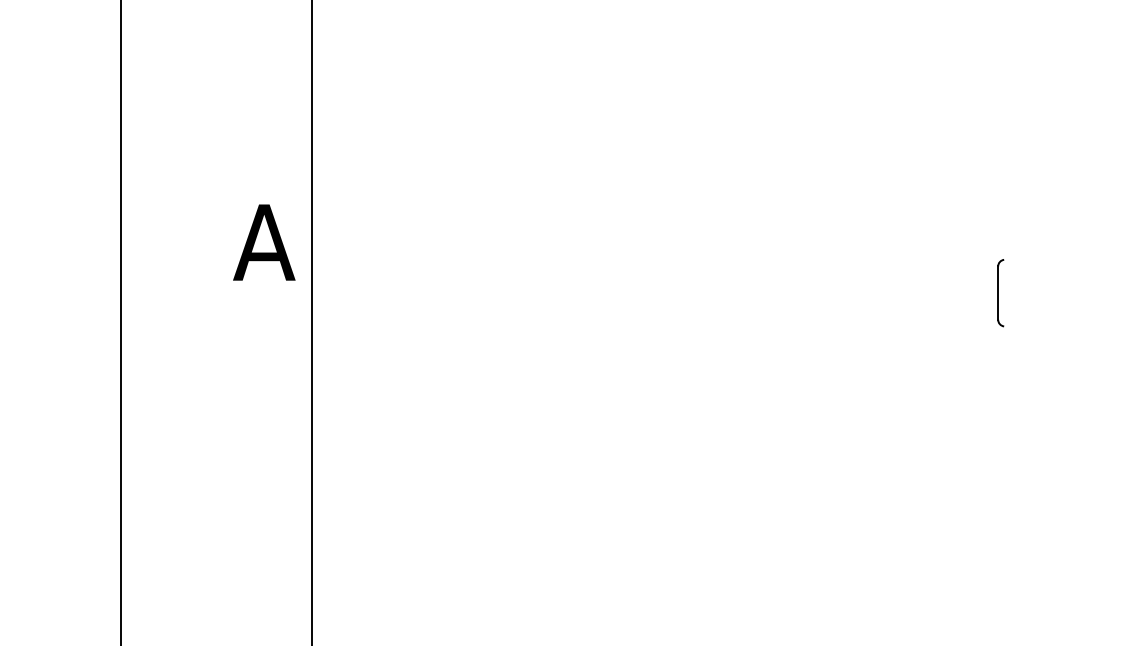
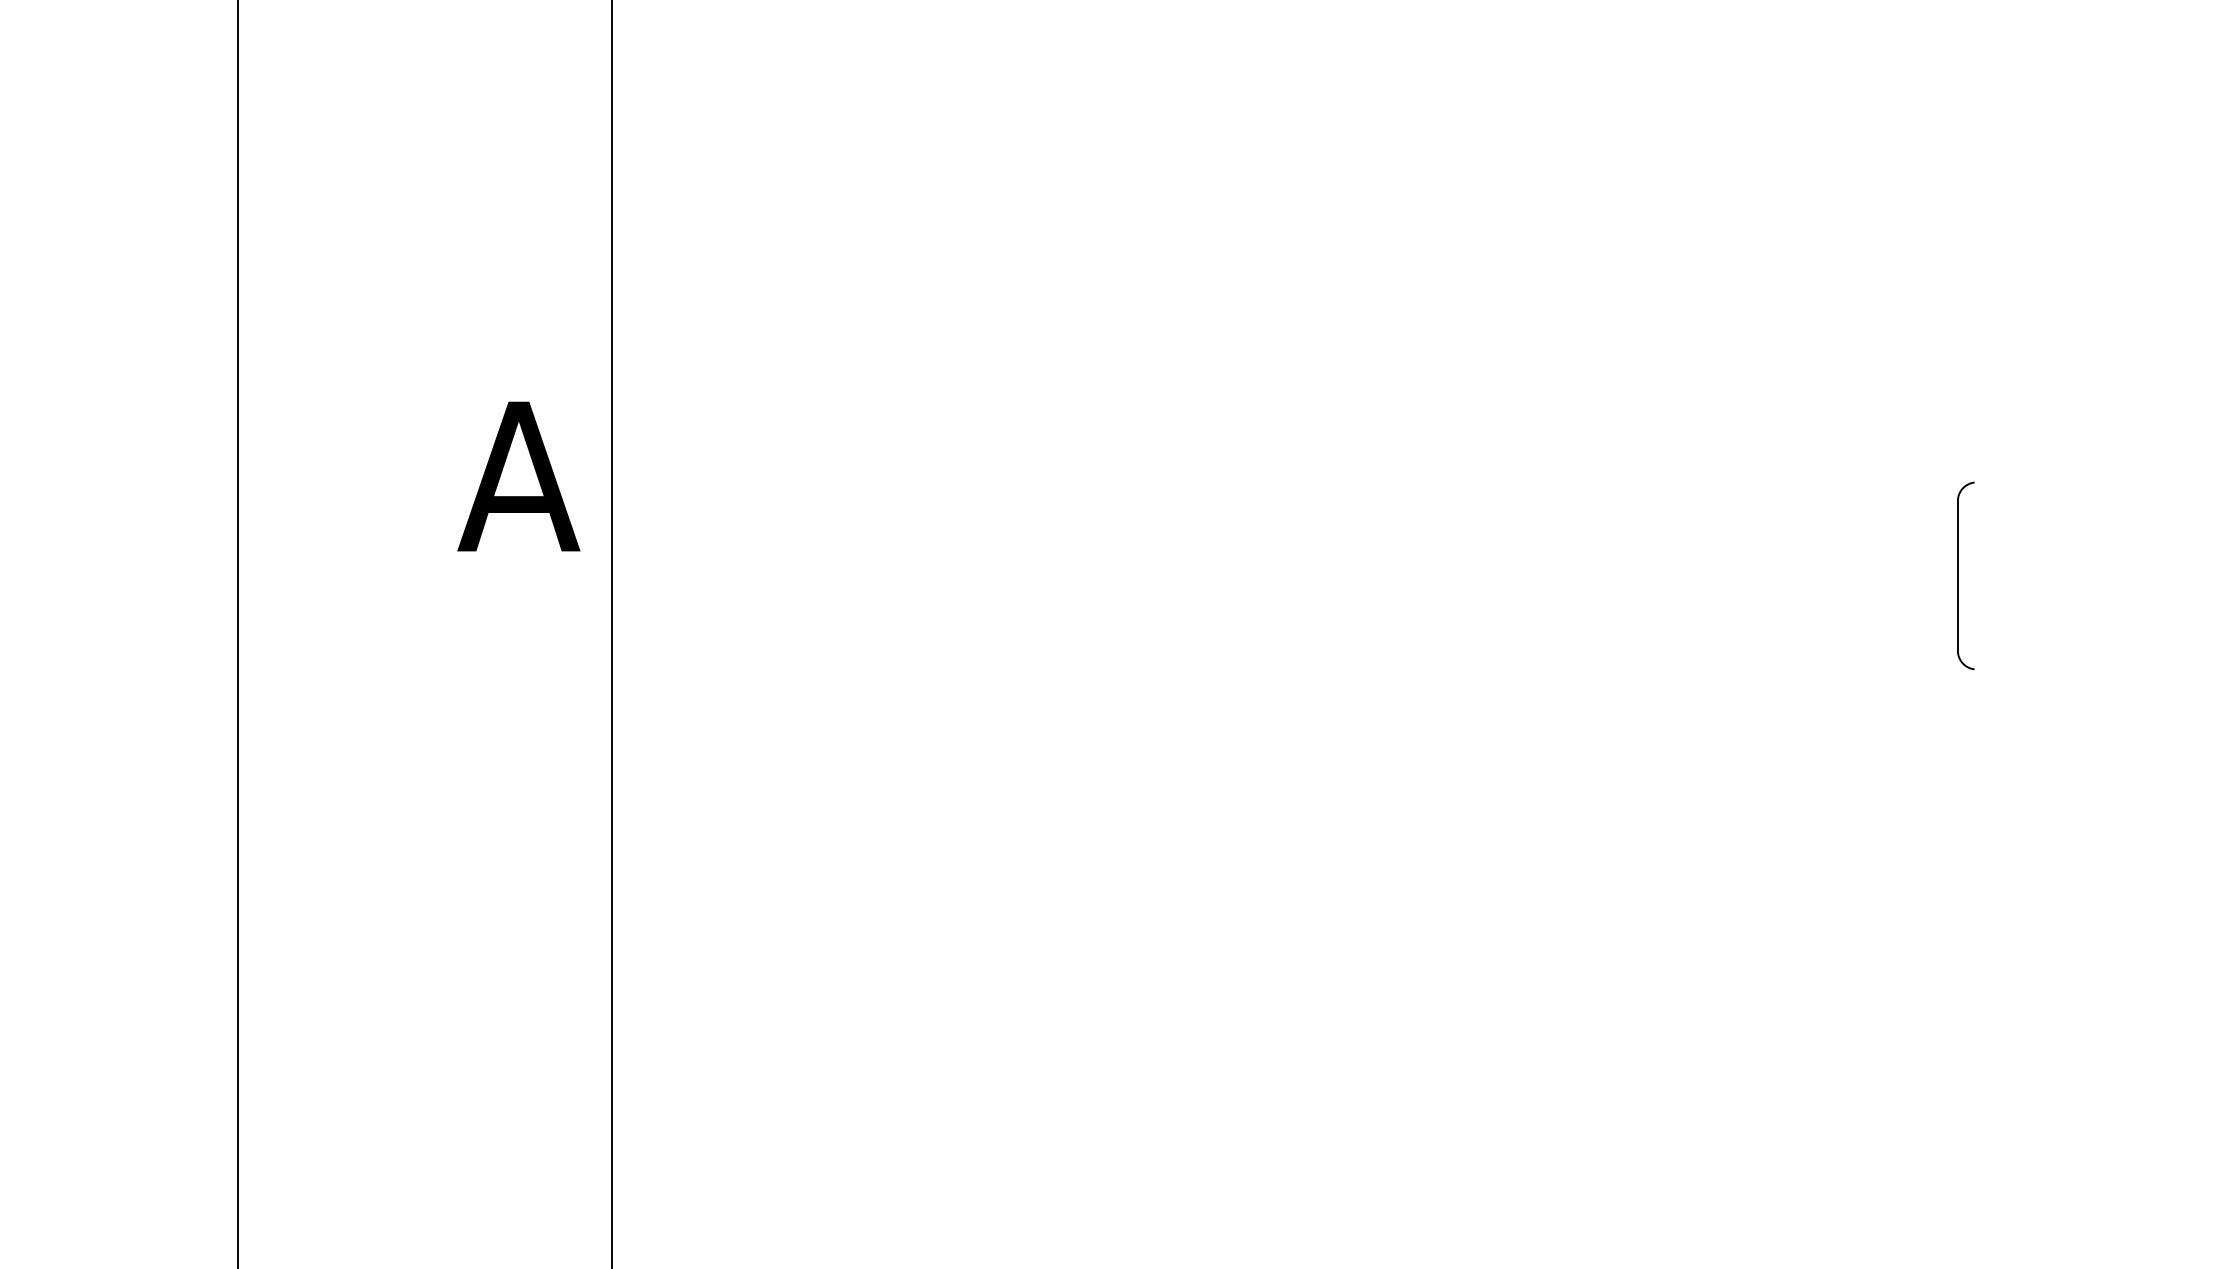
part: (1000, 292) -> (1964, 574), size x1.43

